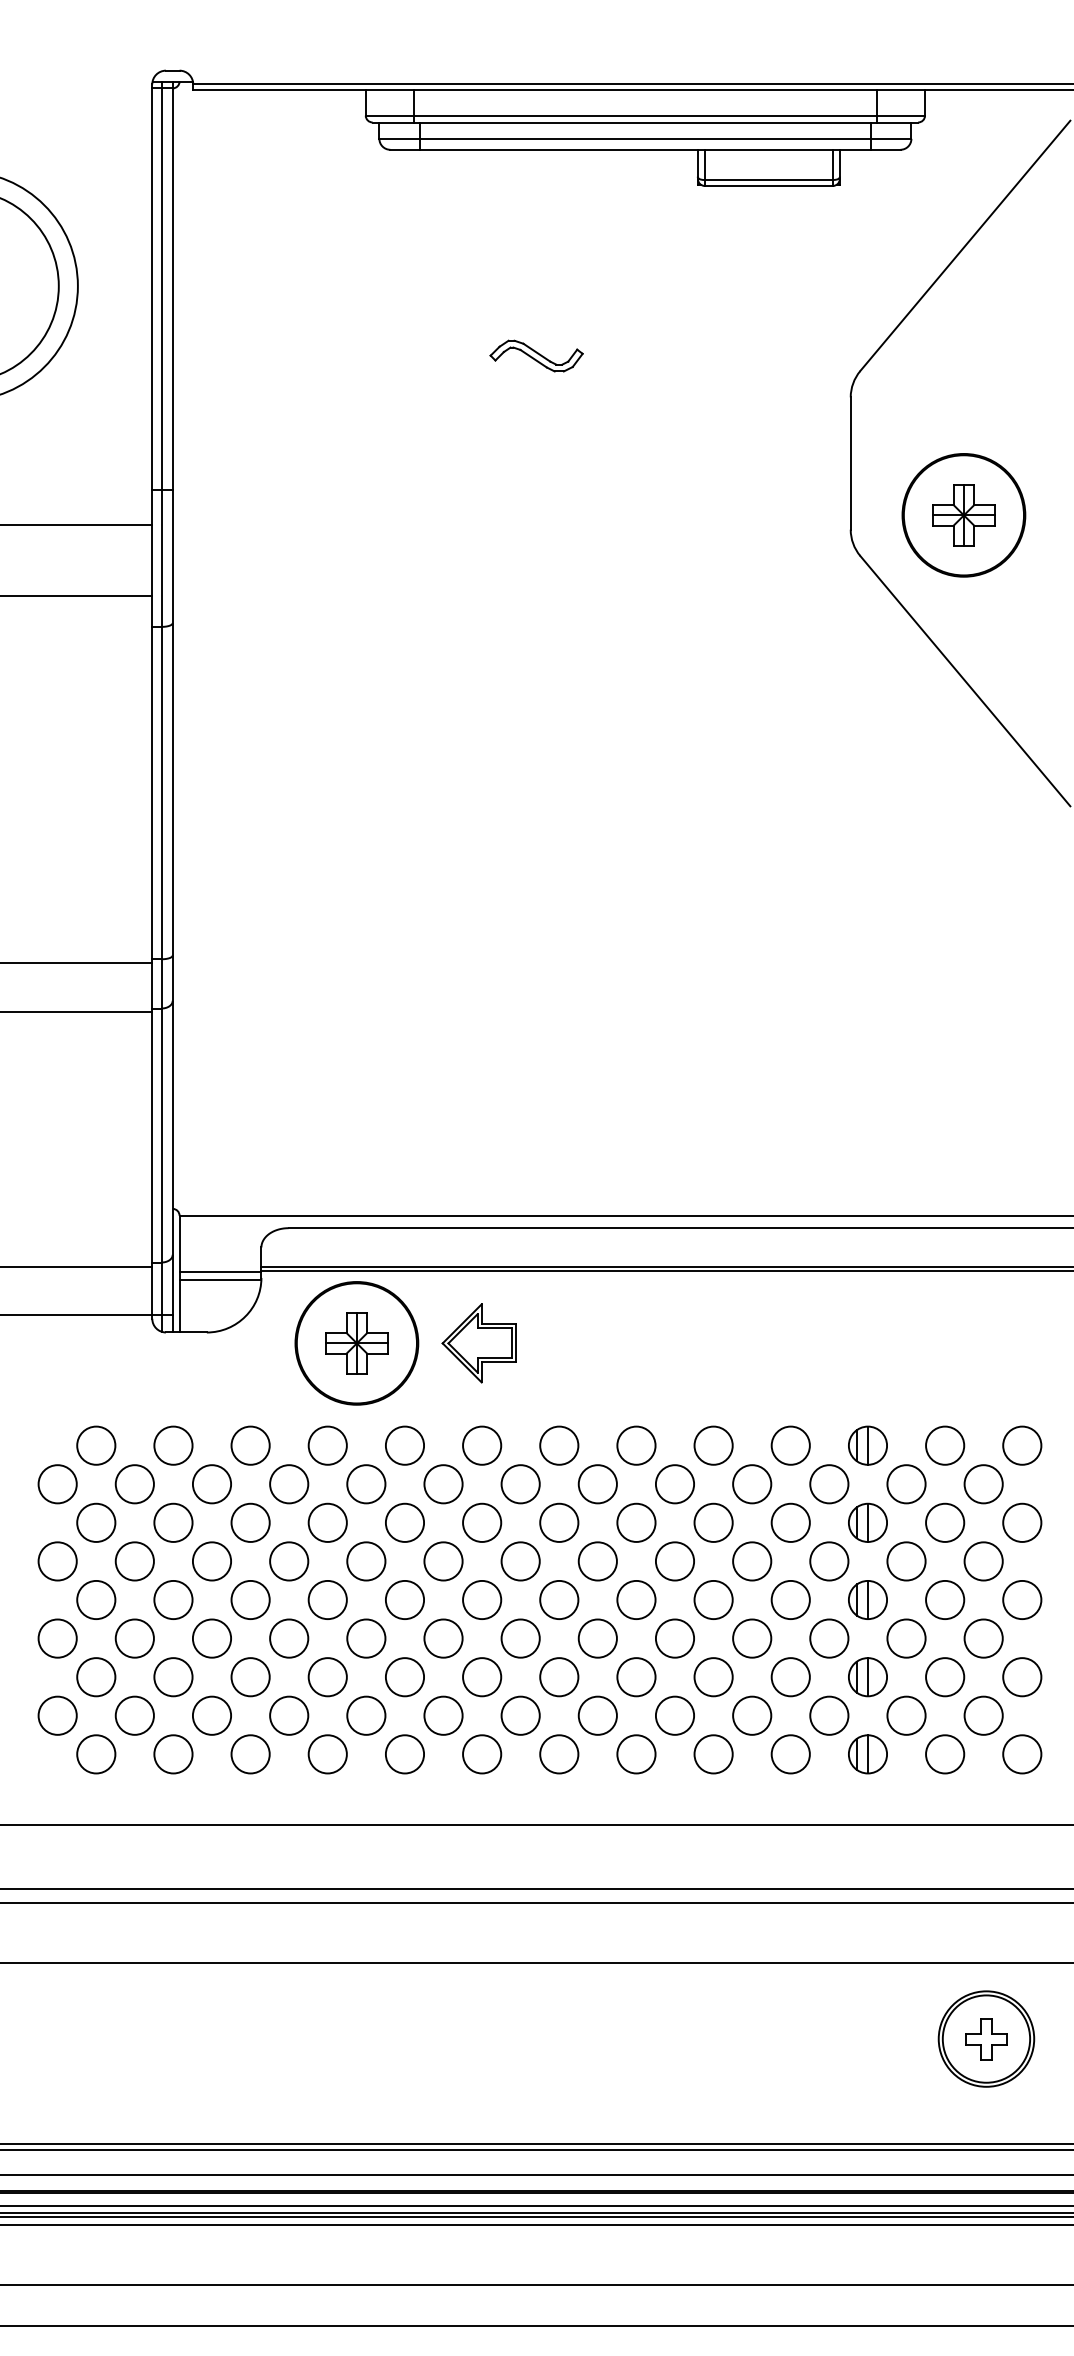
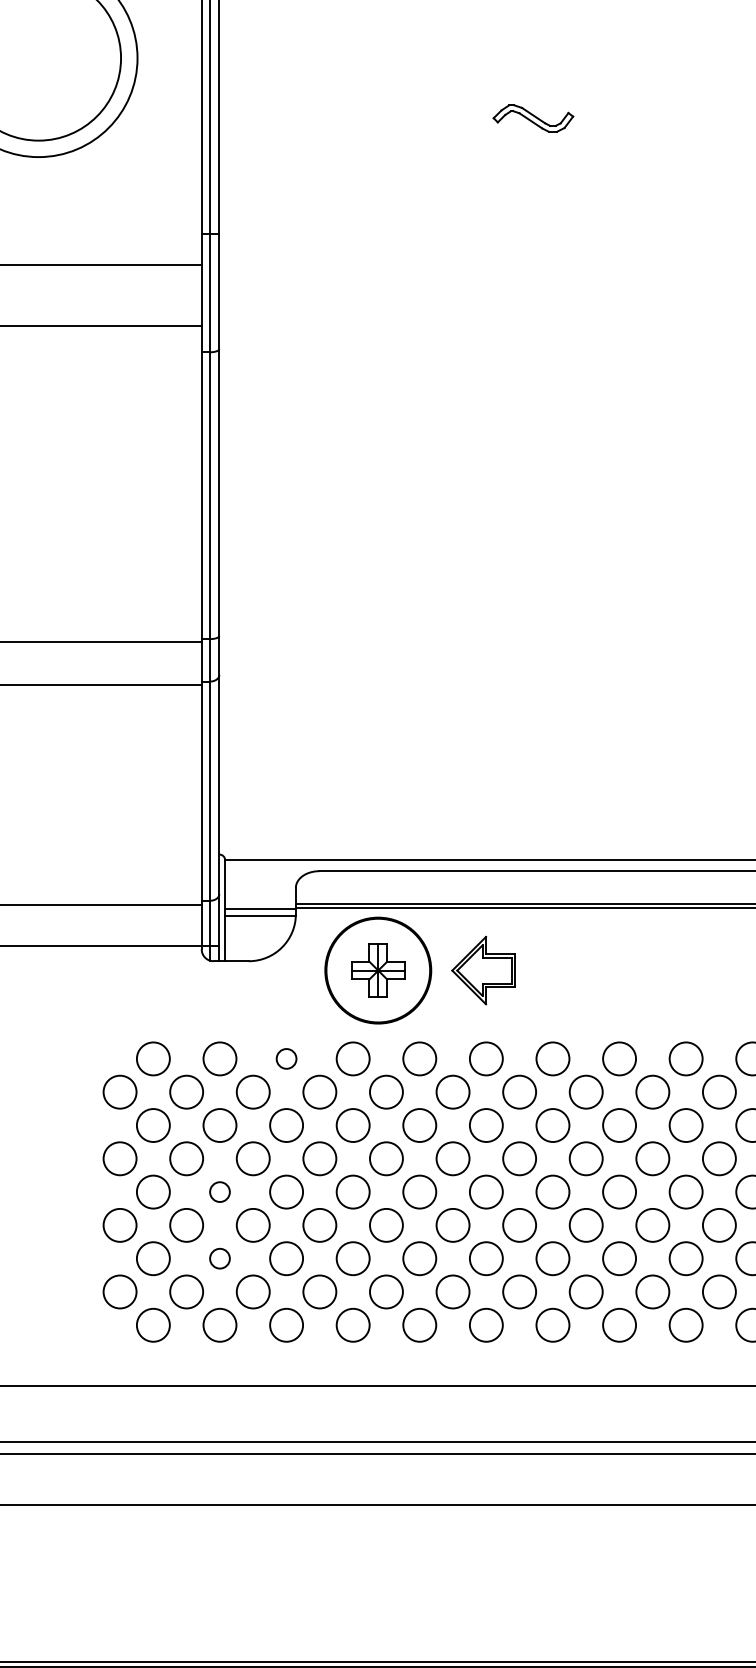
circle: (250, 1445) -> (286, 1058), size x0.6
circle: (173, 1599) -> (220, 1191), size x0.6
circle: (173, 1677) -> (220, 1258), size x0.6

